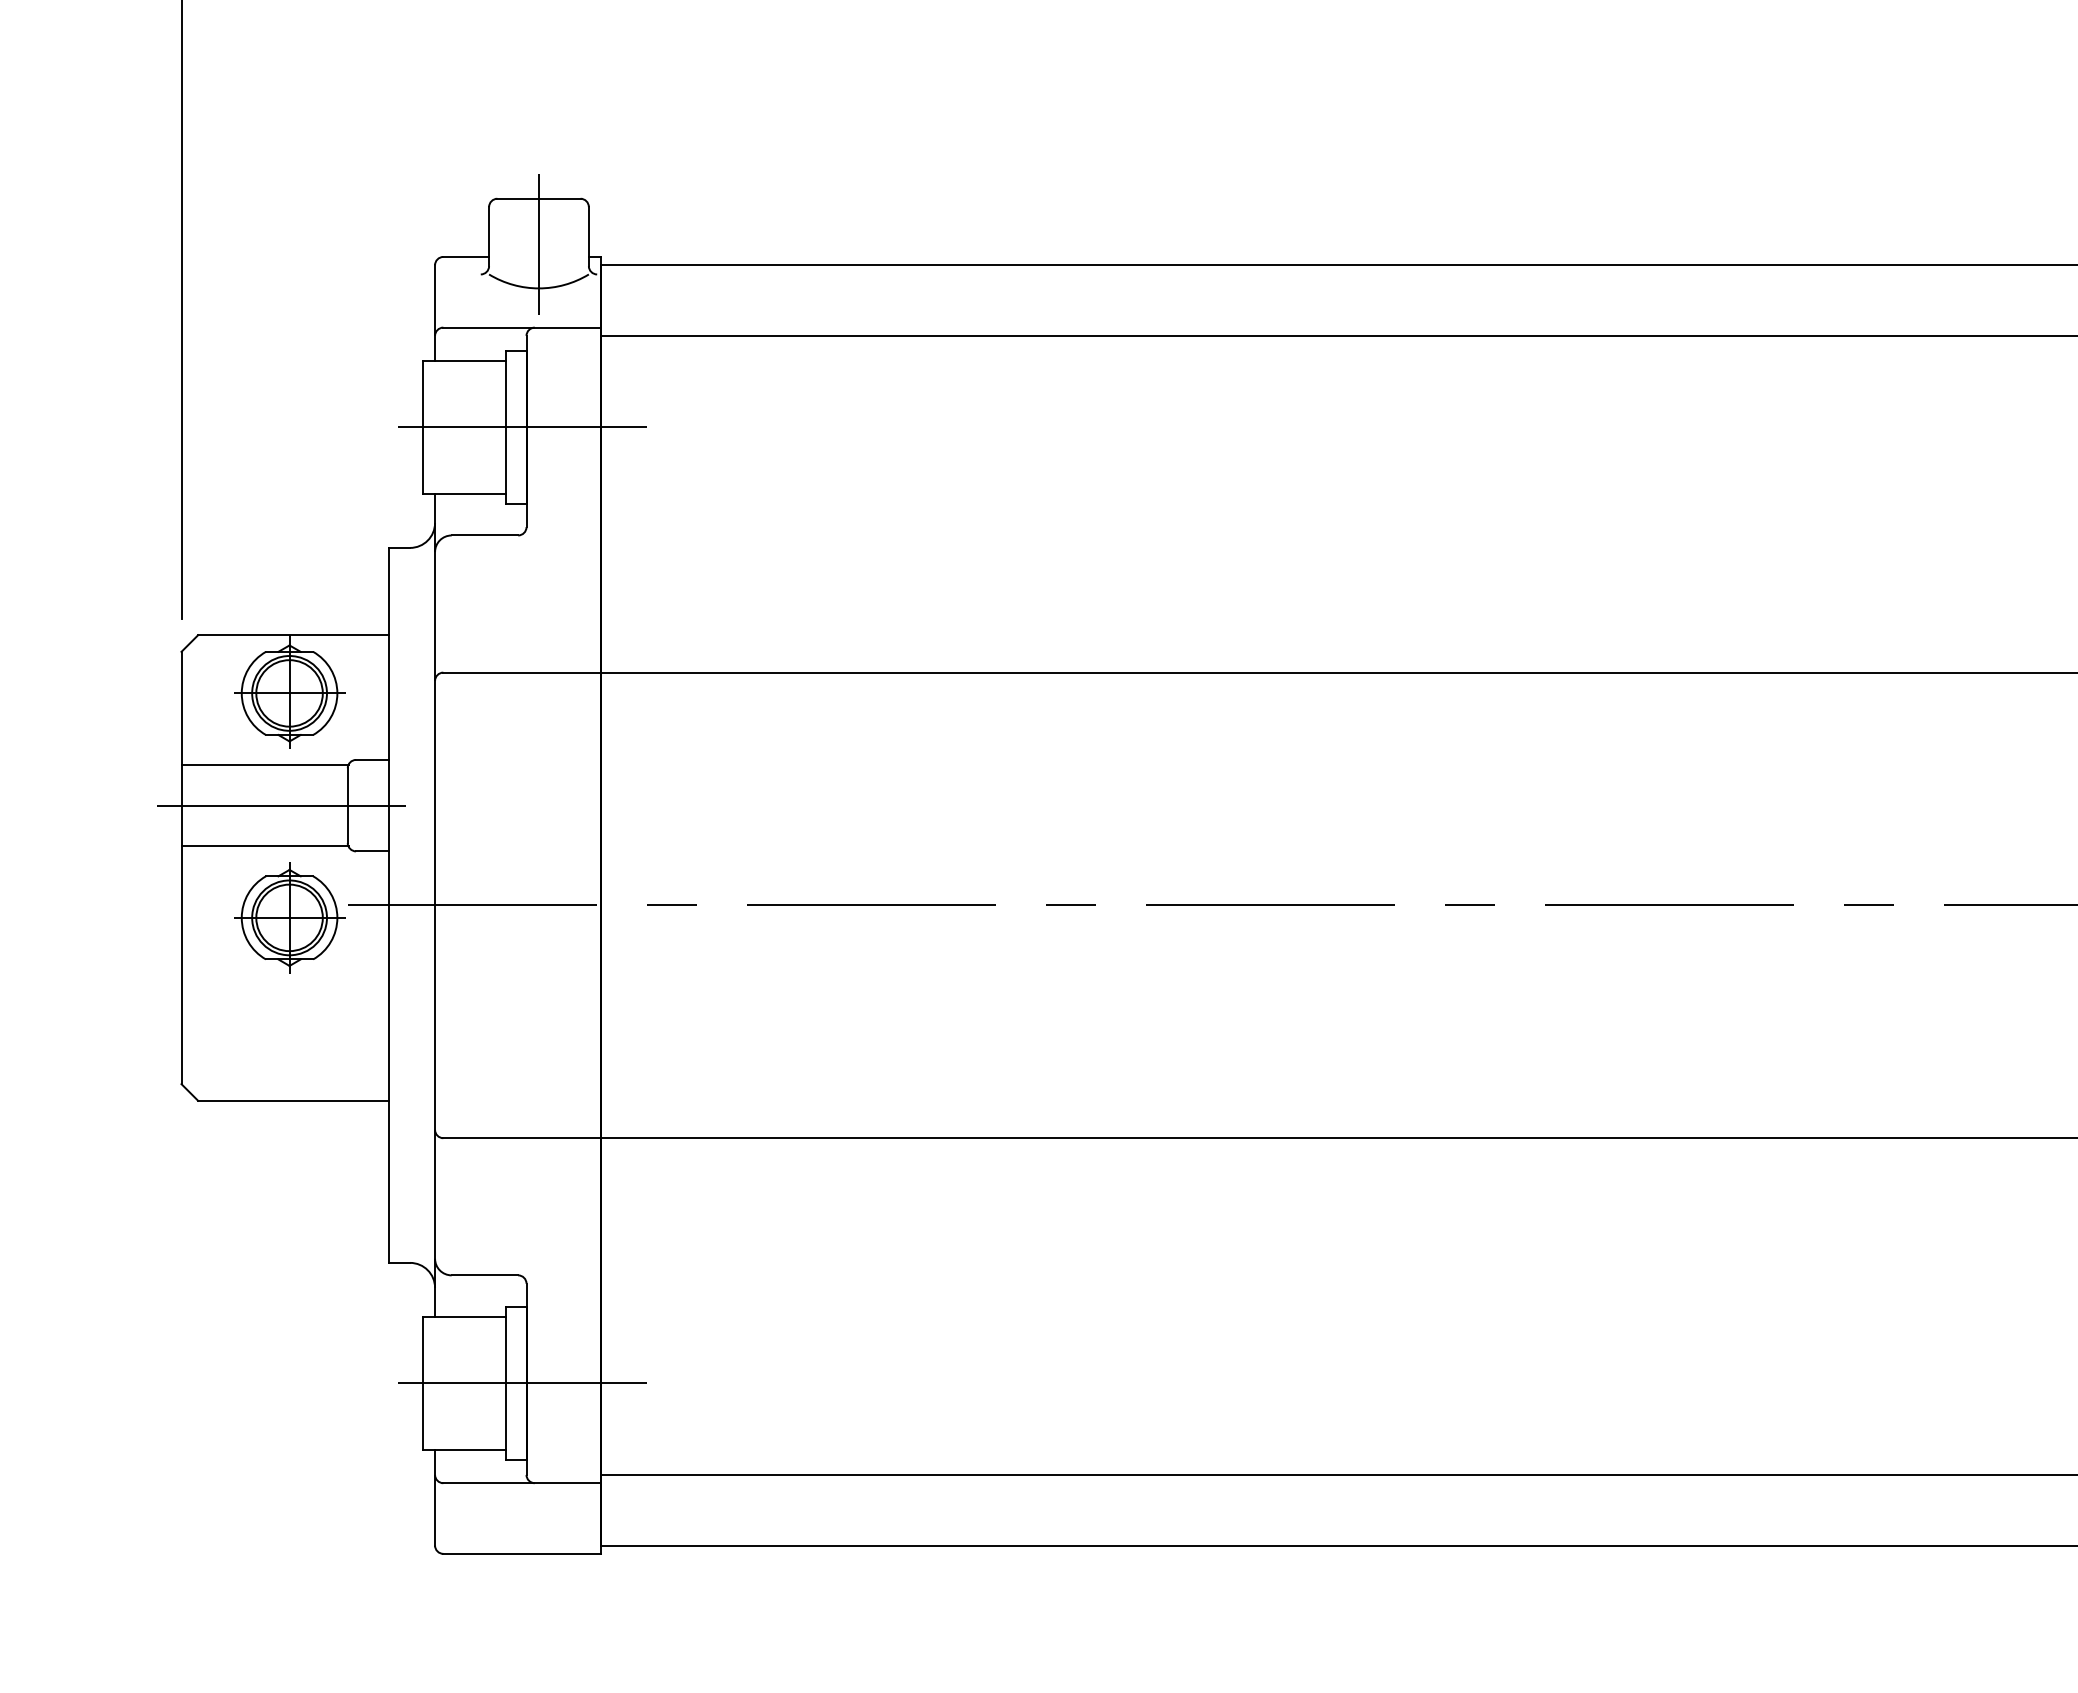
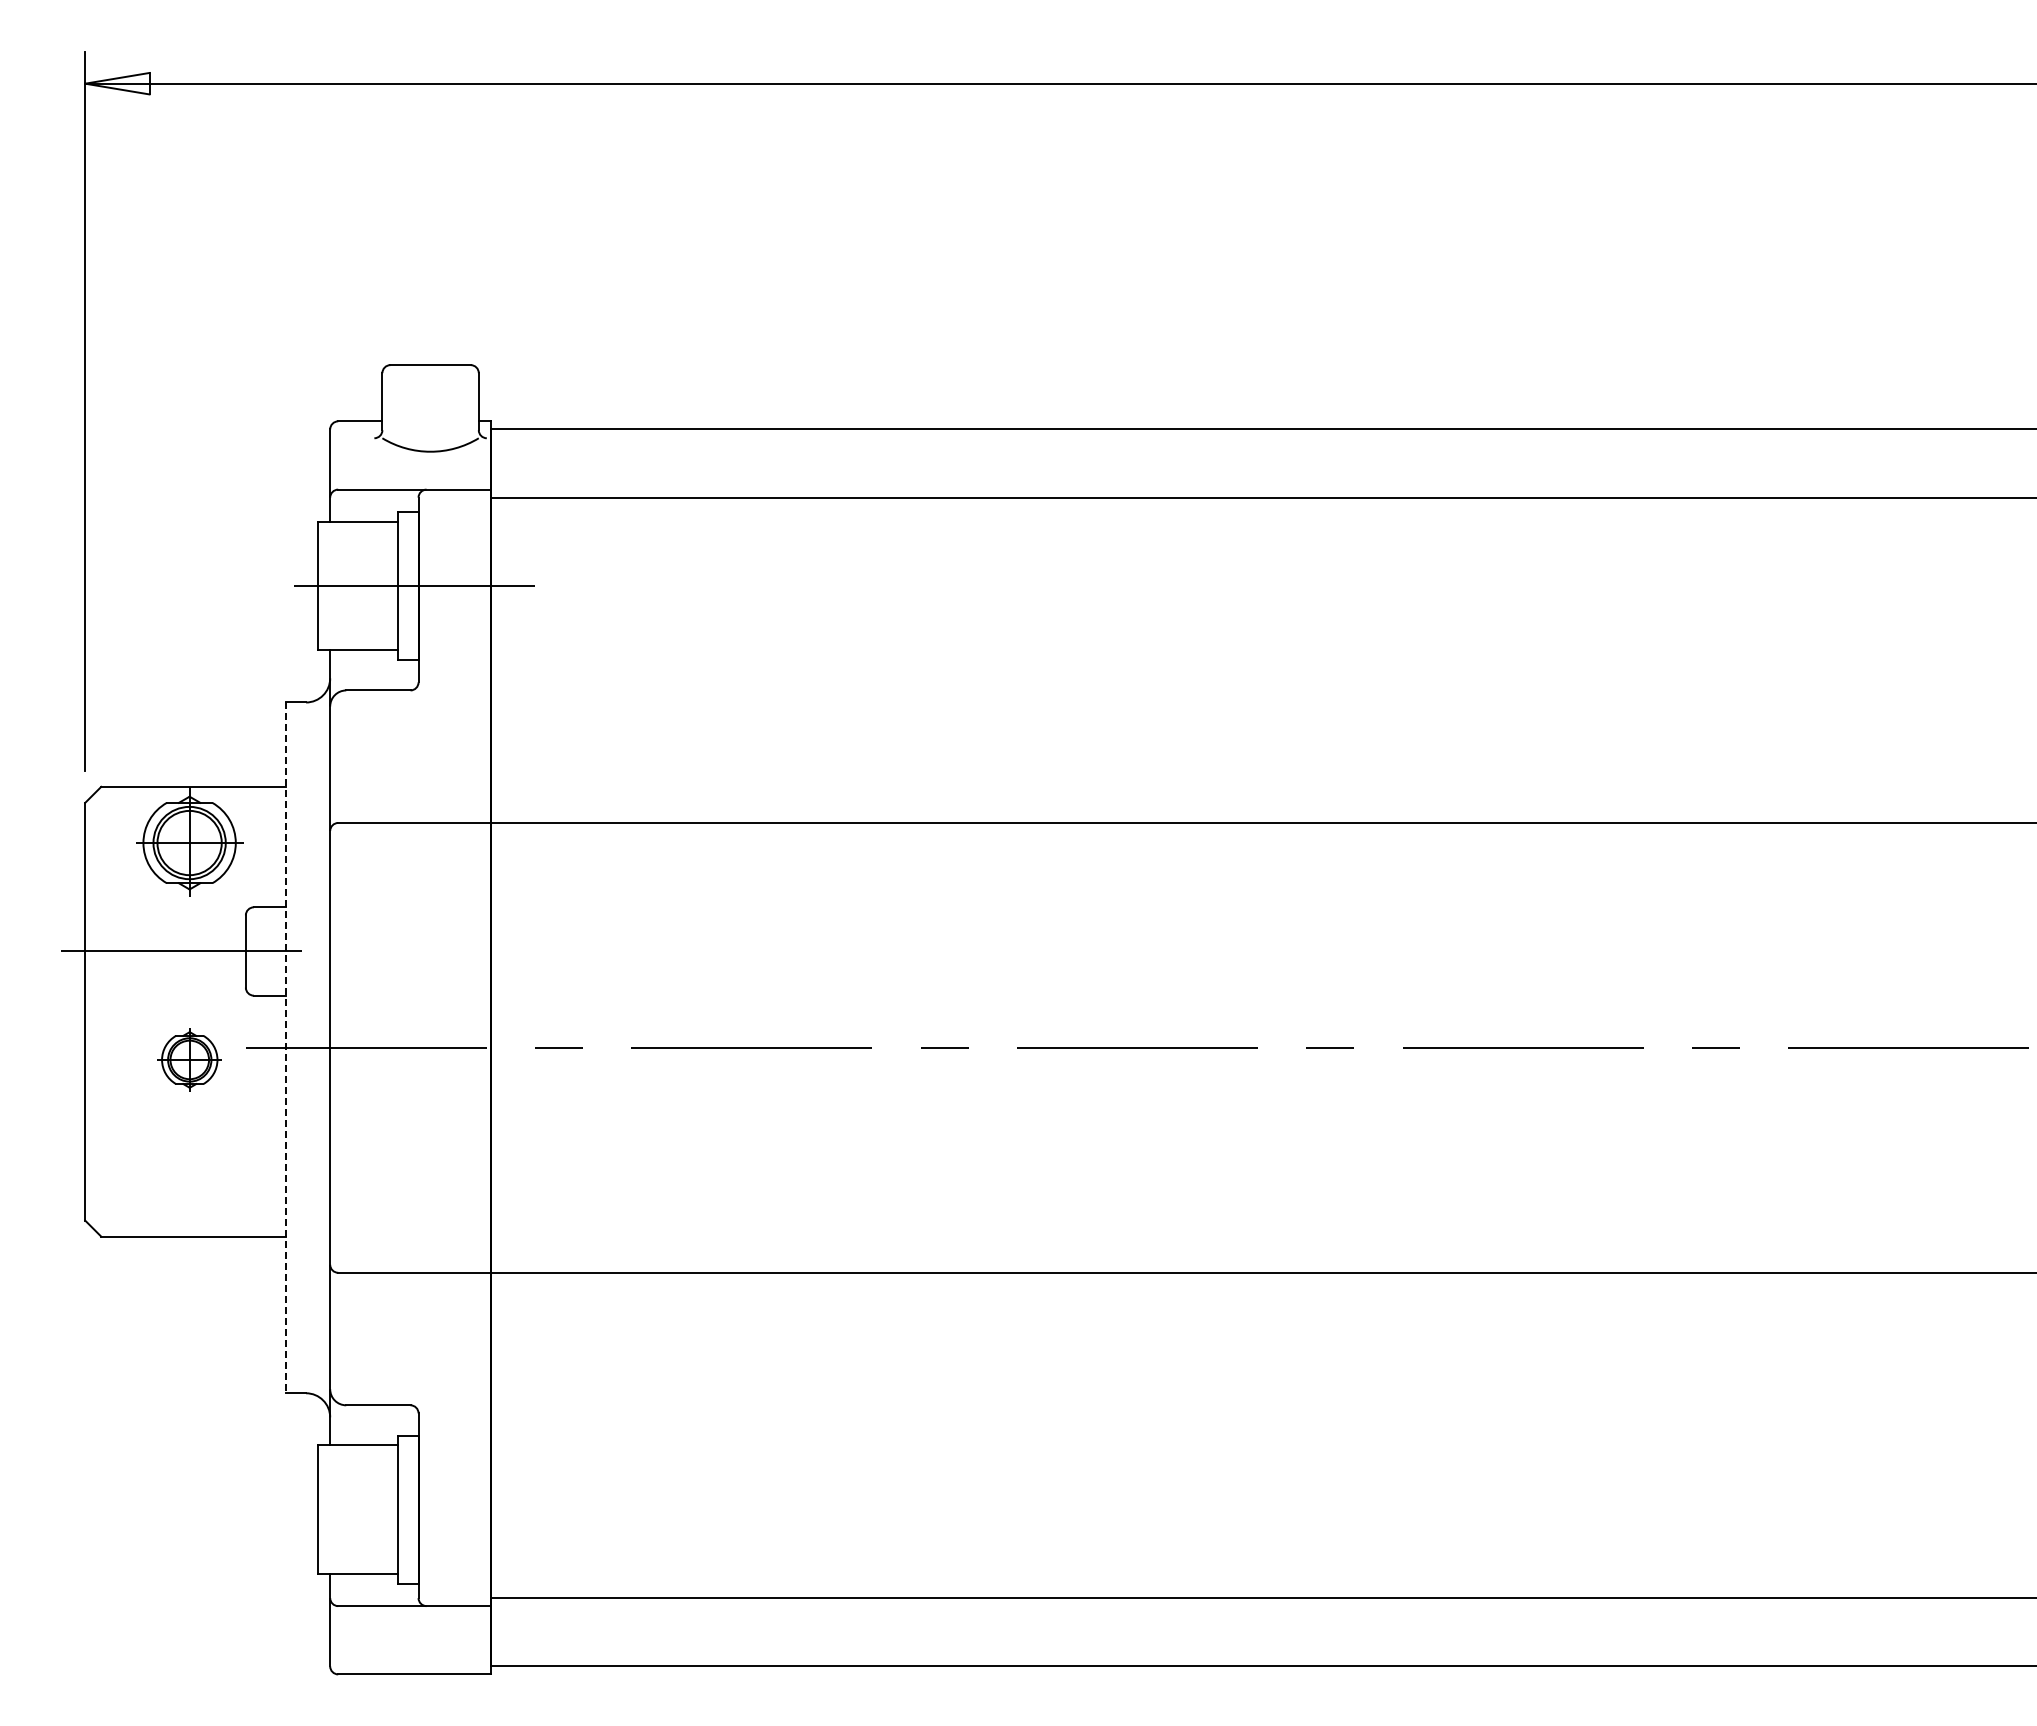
line: (538, 244) -> (430, 409), removed
line: (264, 765) -> (165, 912), removed
line: (264, 846) -> (165, 990), removed
line: (389, 906) -> (286, 1048), solid -> dashed
part: (289, 917) -> (189, 1059), size x0.6
line: (526, 1383) -> (418, 1509), removed

